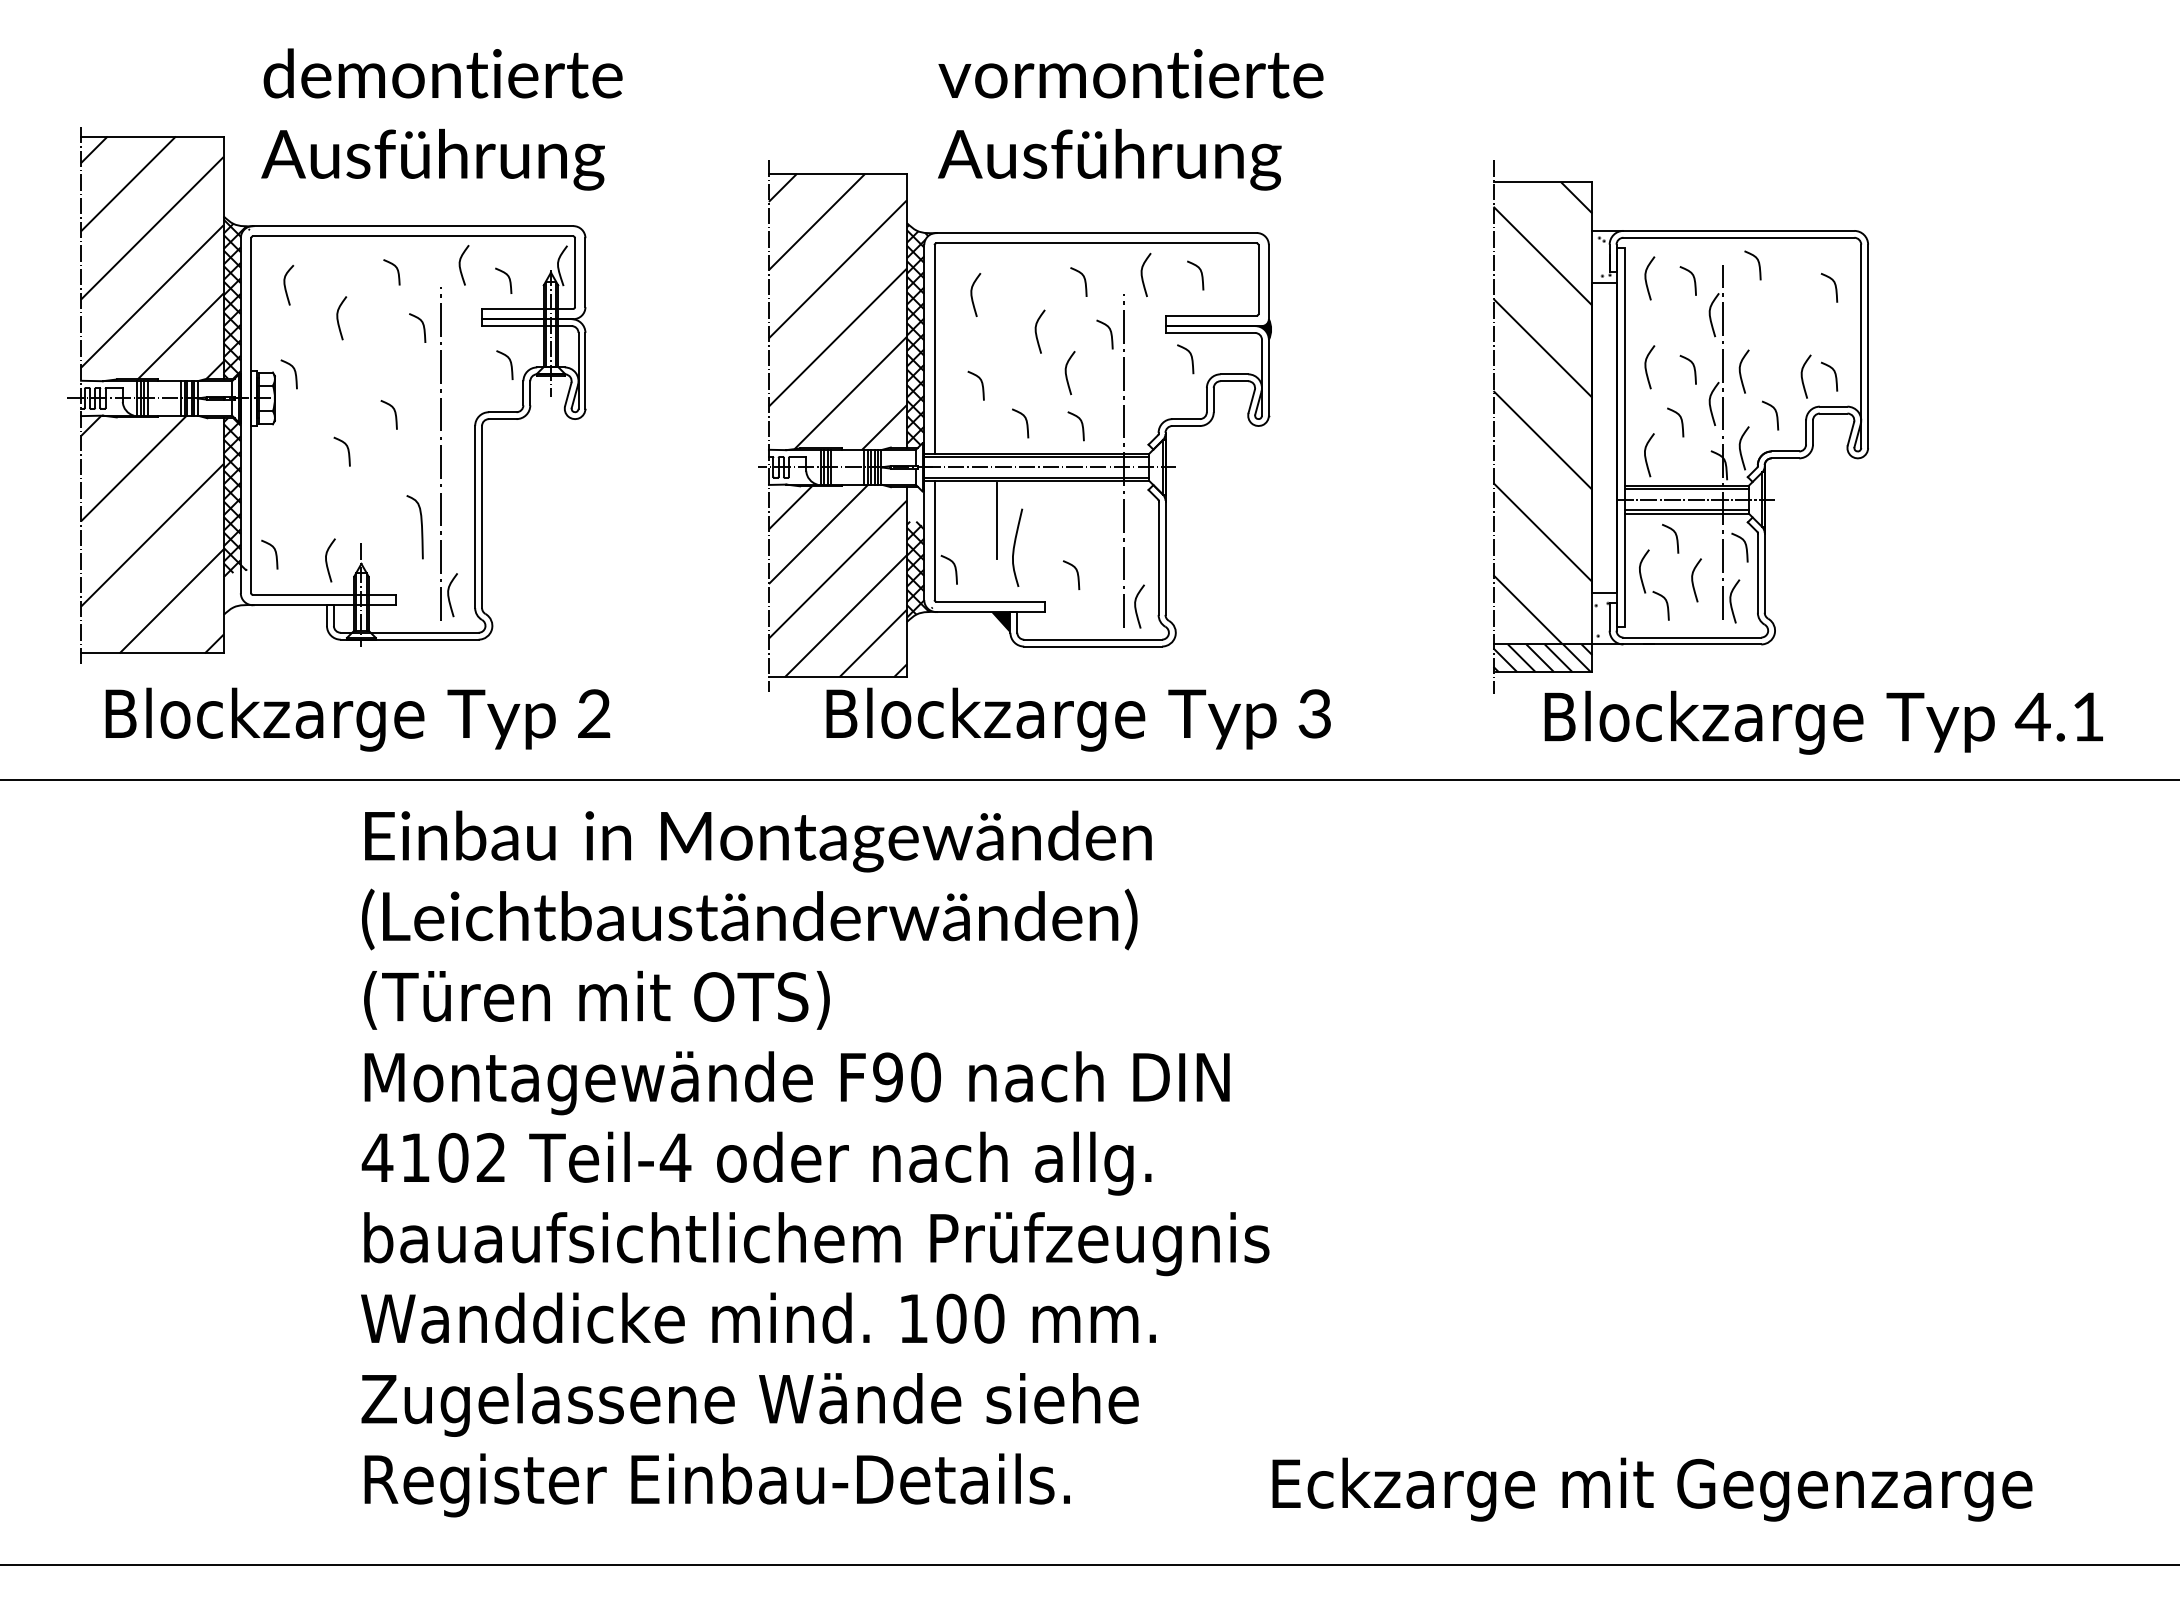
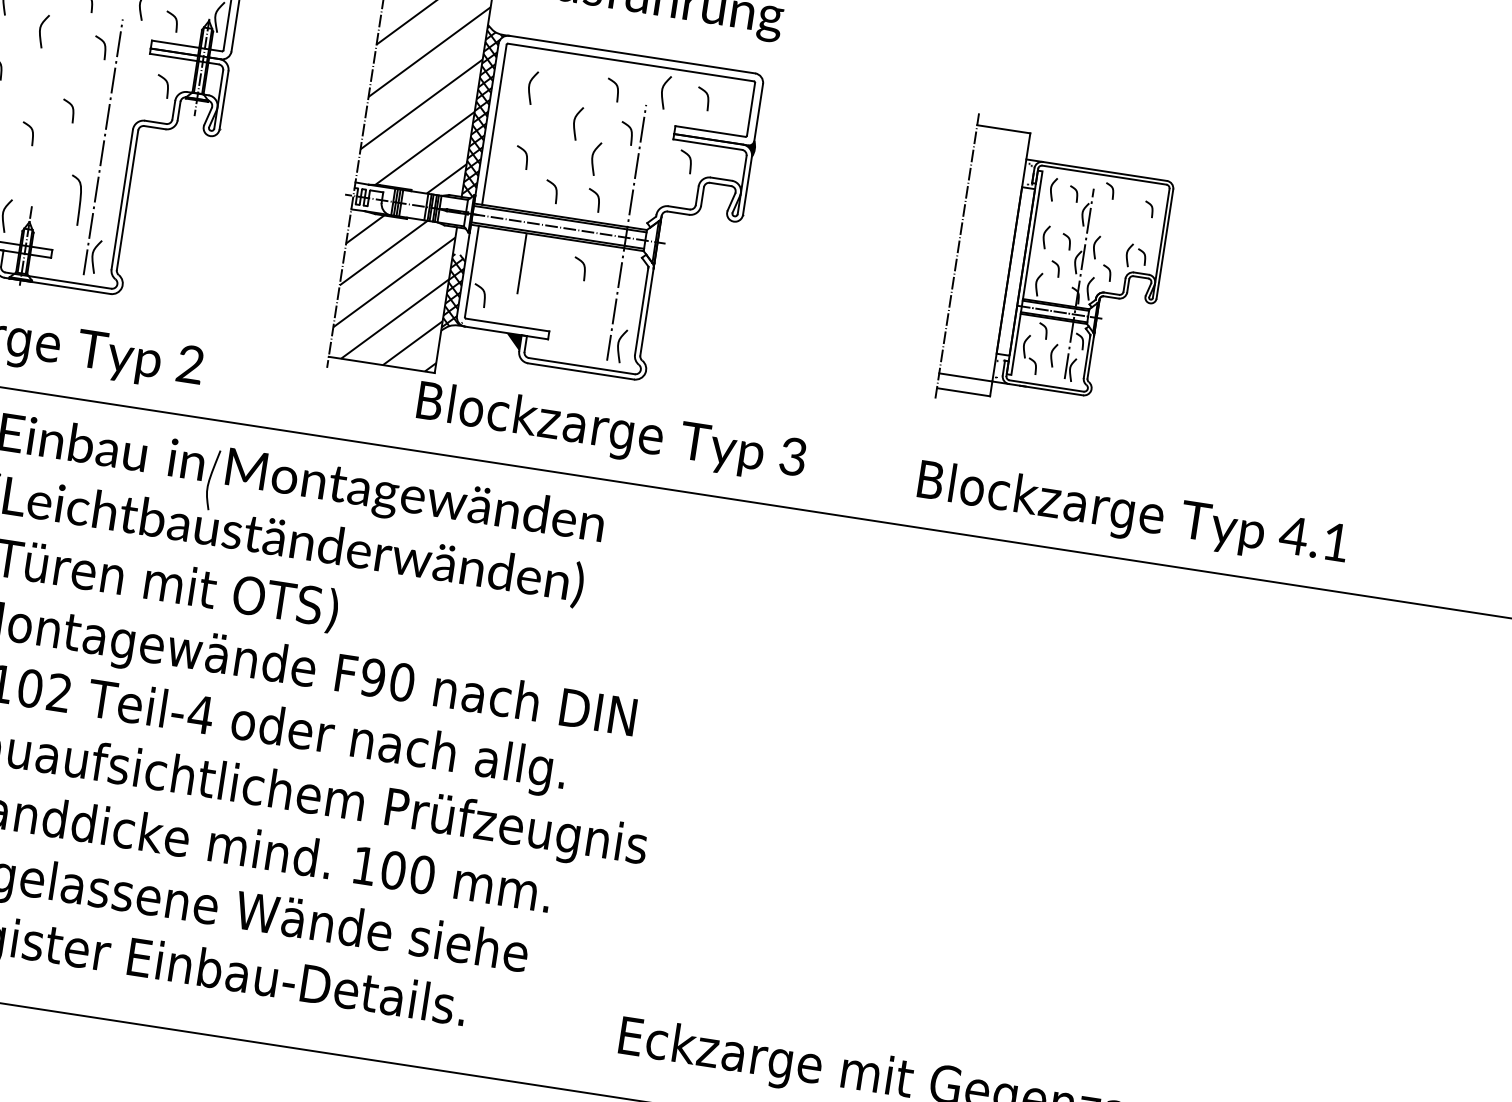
part: (1680, 426) -> (1057, 271), size x0.7
curve: (1015, 546) -> (210, 478), moved
curve: (1076, 573) -> (583, 268), moved
text: (1078, 719) -> (611, 433), moved

